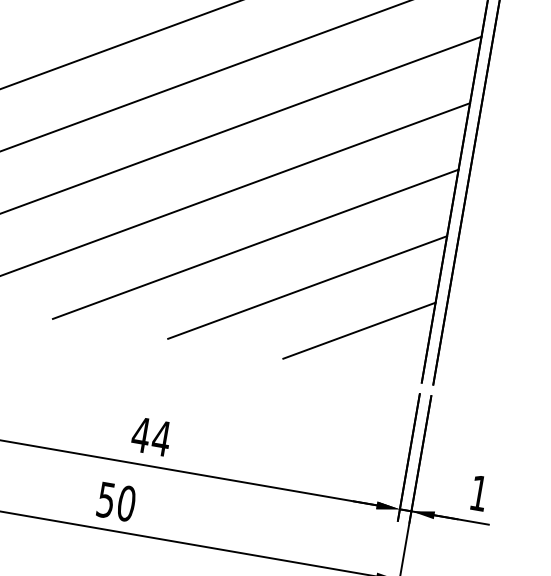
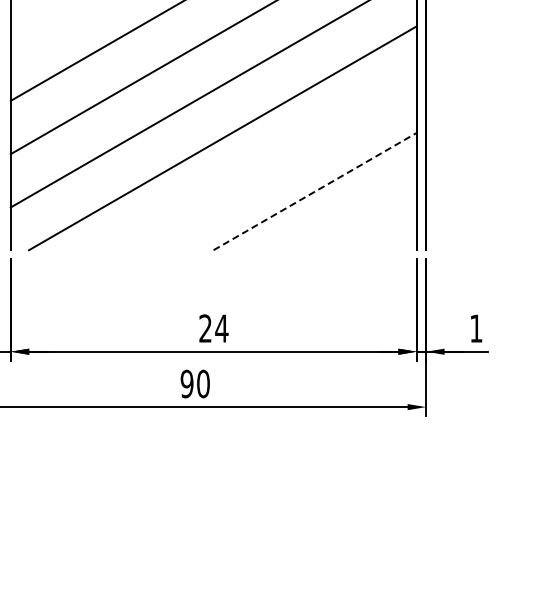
line: (255, 243) -> (268, 164), removed
line: (307, 287) -> (315, 191), solid -> dashed
line: (358, 330) -> (360, 218), removed
text: (141, 434) -> (205, 328), 44 -> 24
text: (105, 499) -> (186, 383), 50 -> 90

